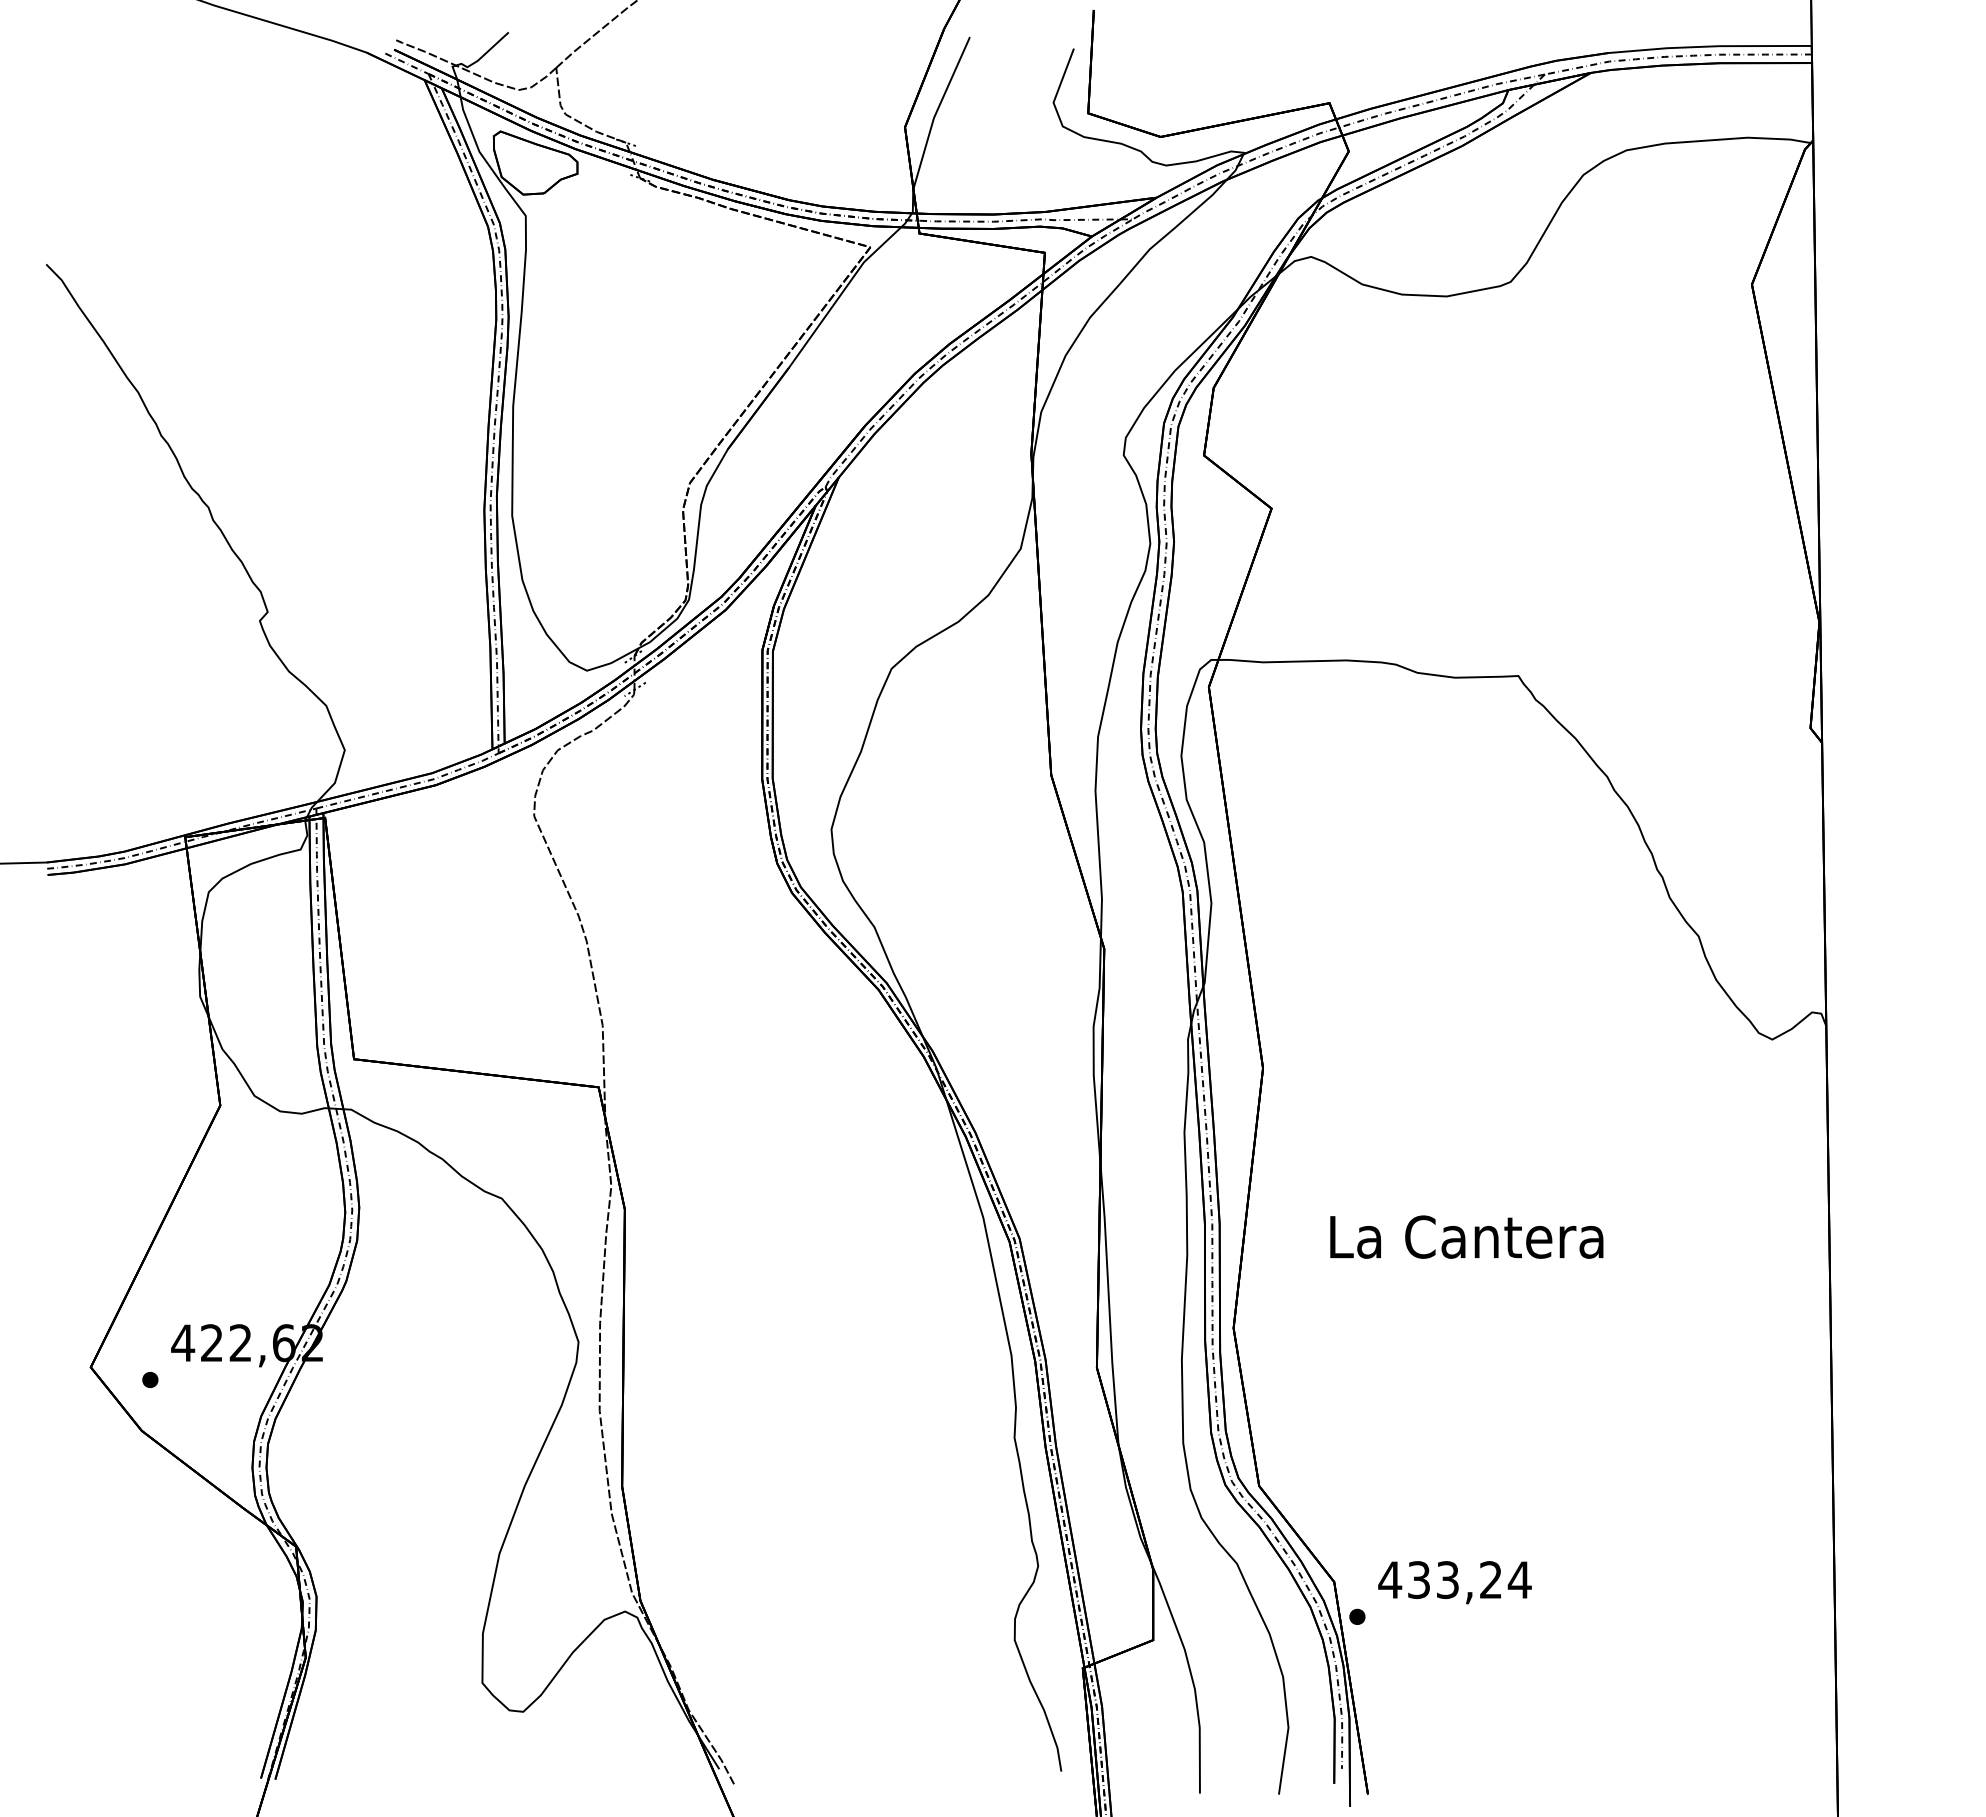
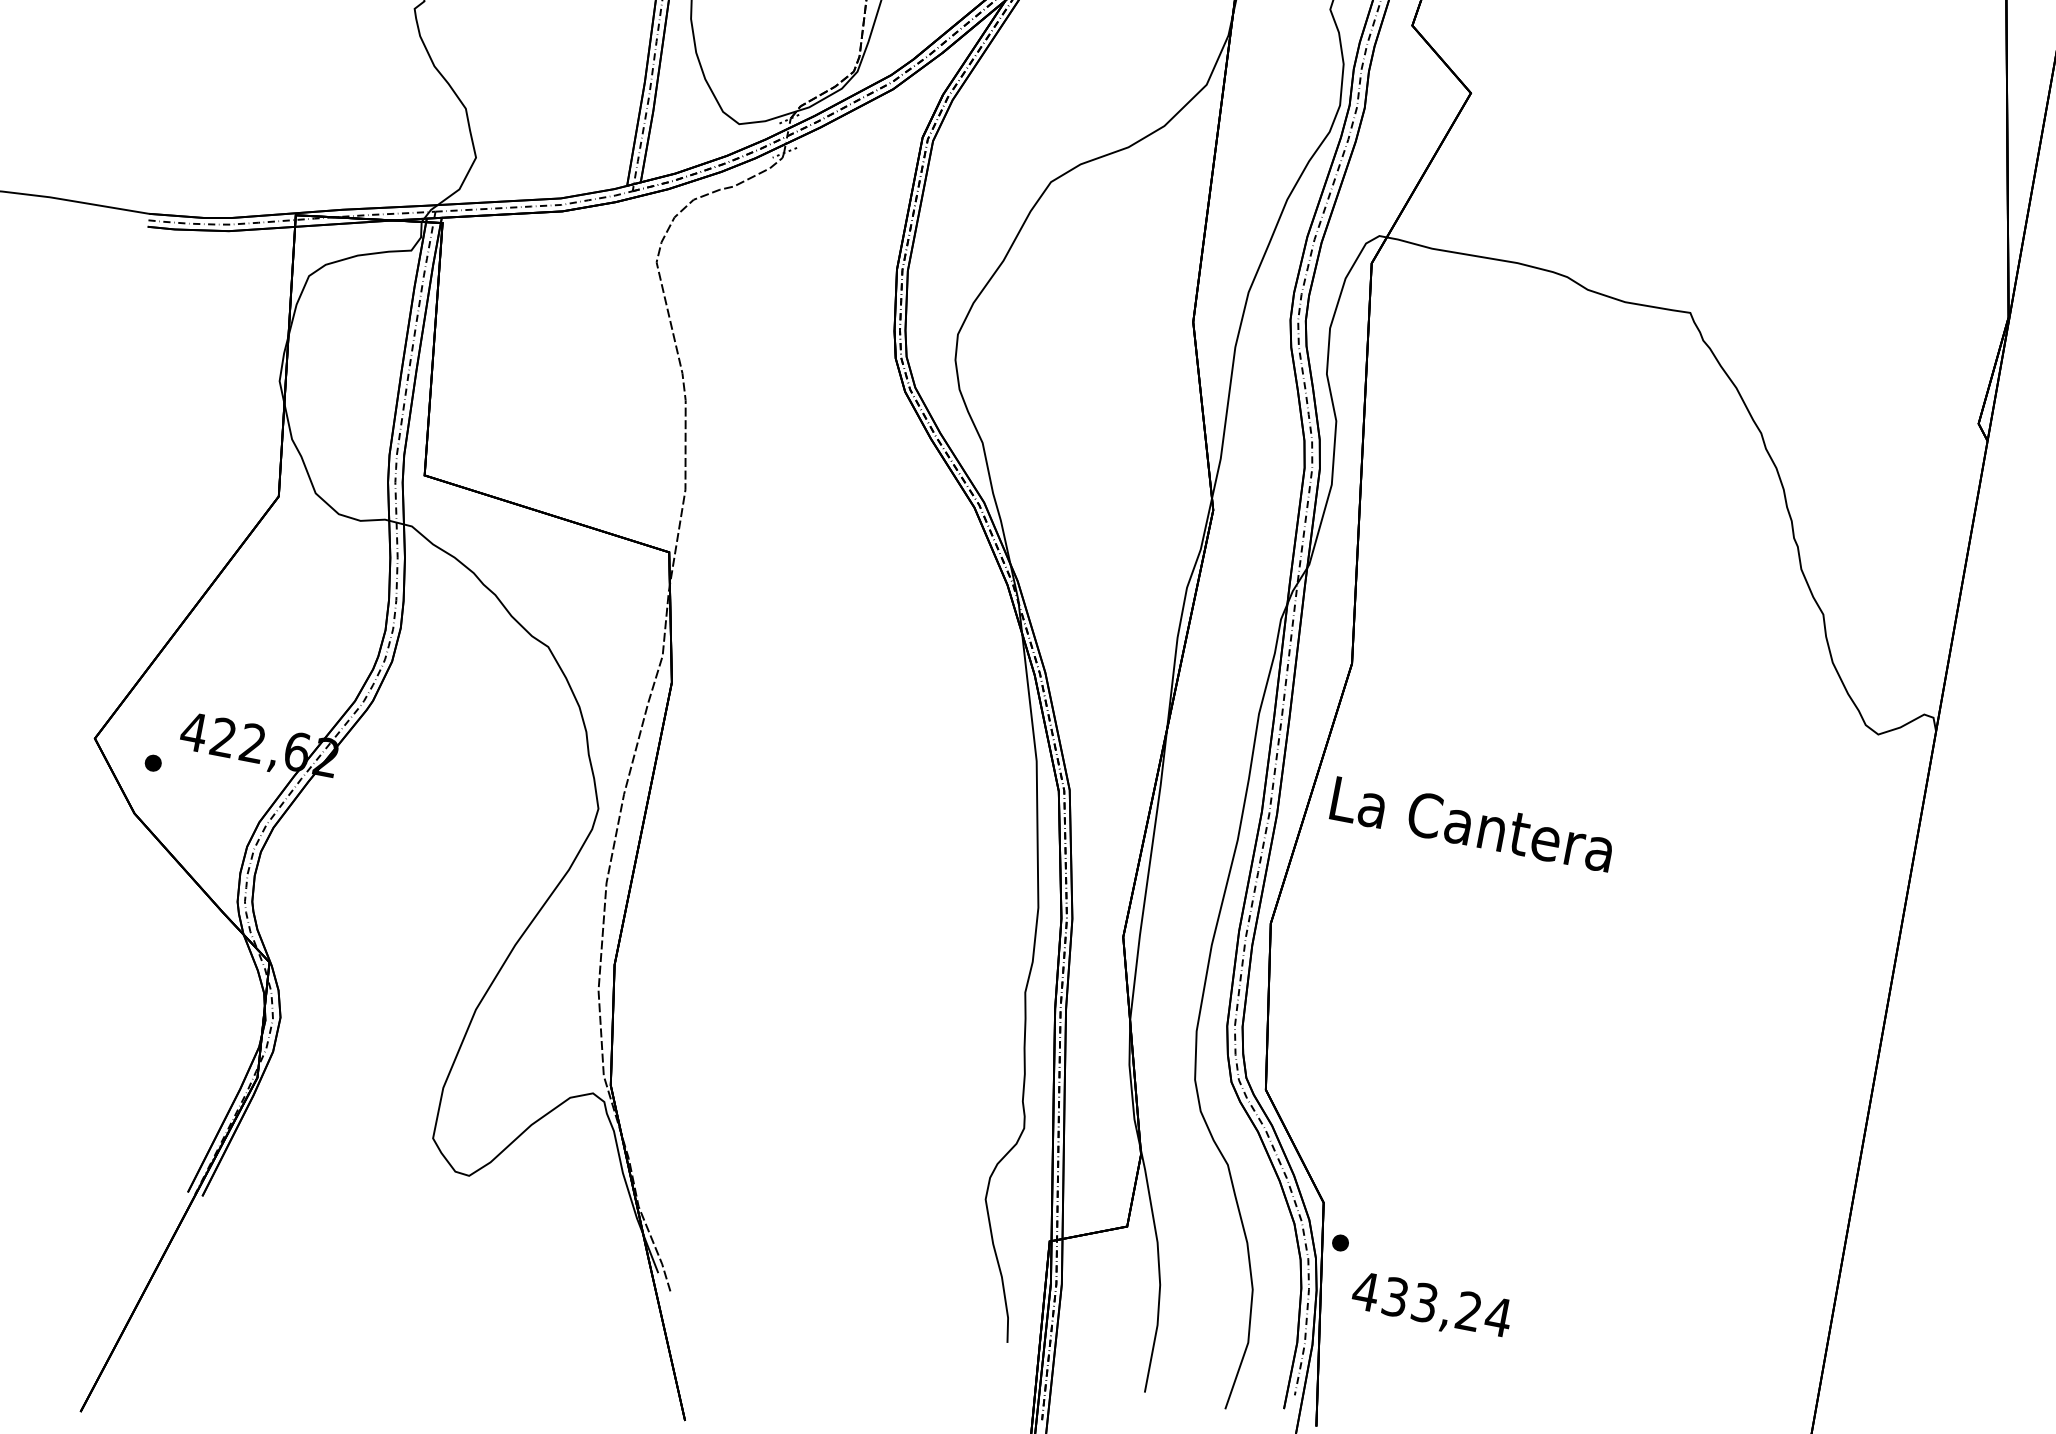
text: (1466, 1236) -> (1472, 823), moved
text: (1454, 1582) -> (1431, 1306), moved

